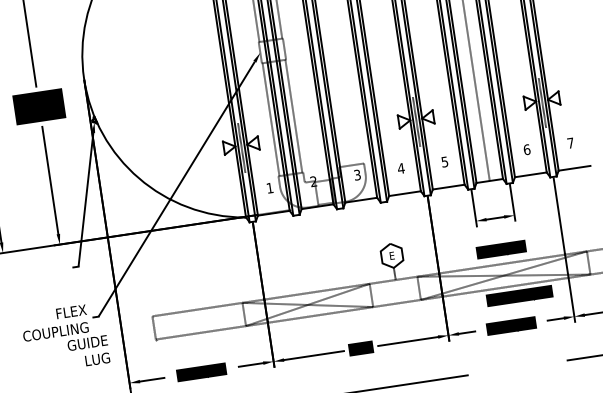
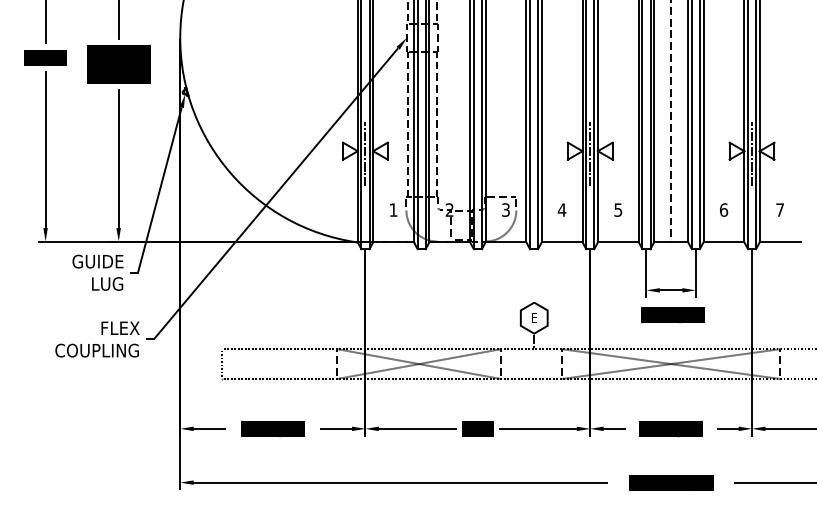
text: (501, 250) -> (672, 315), moved
text: (519, 295) -> (671, 482), moved
text: (88, 351) -> (97, 272), moved

